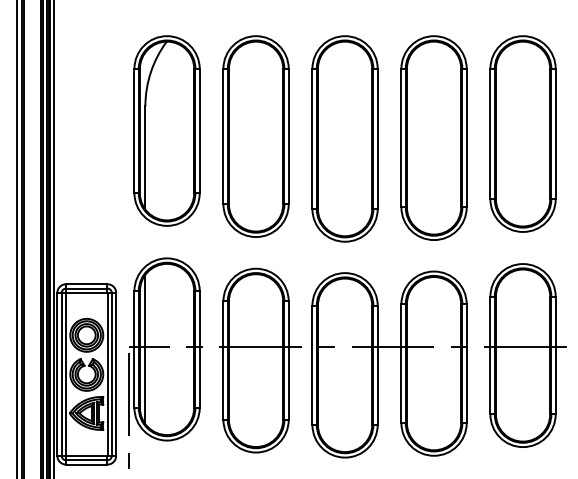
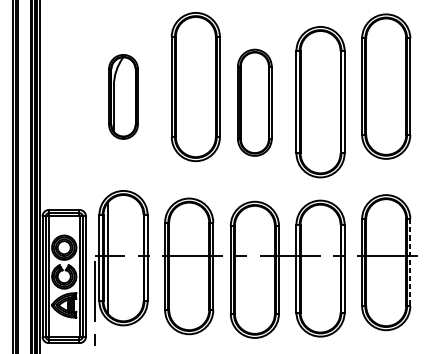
part: (166, 130) -> (123, 96), size x0.6
part: (522, 133) -> (385, 86), moved
part: (255, 136) -> (195, 86), moved
part: (344, 138) -> (254, 102), size x0.7
line: (555, 355) -> (410, 262), solid -> dashed

